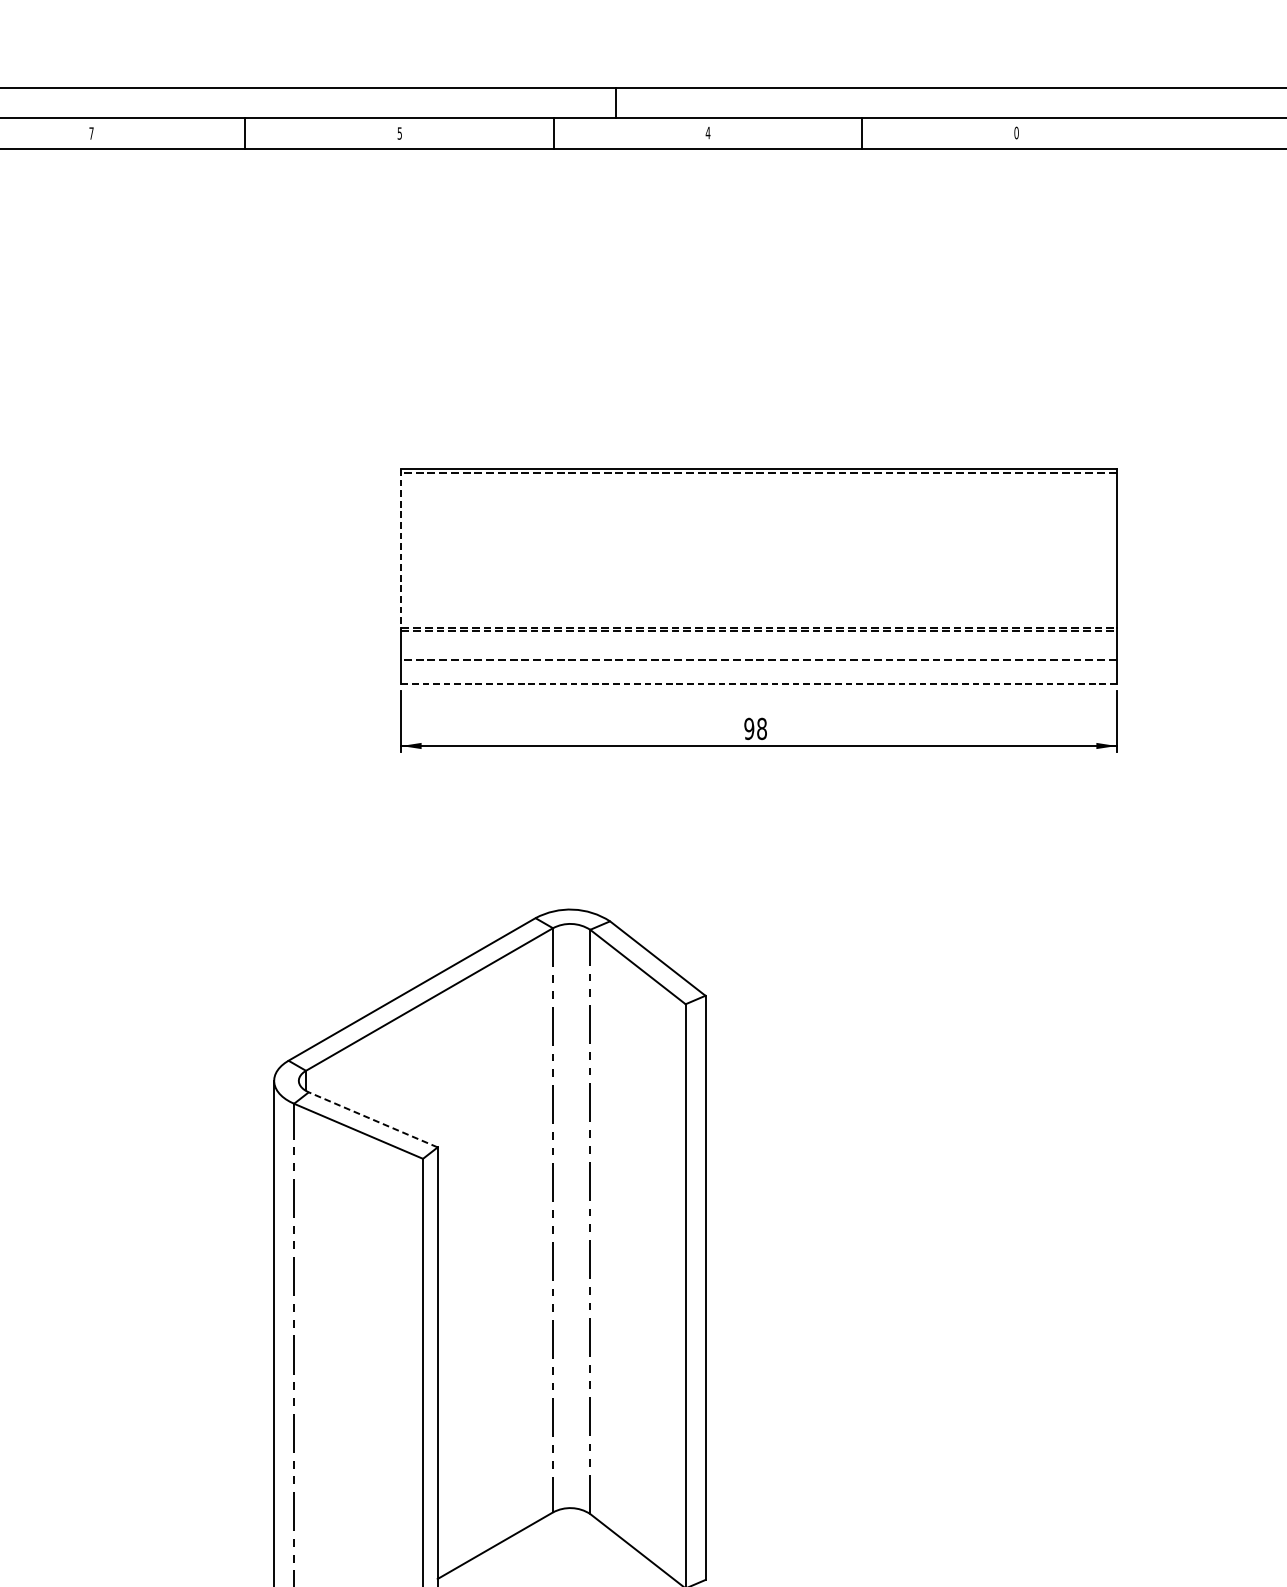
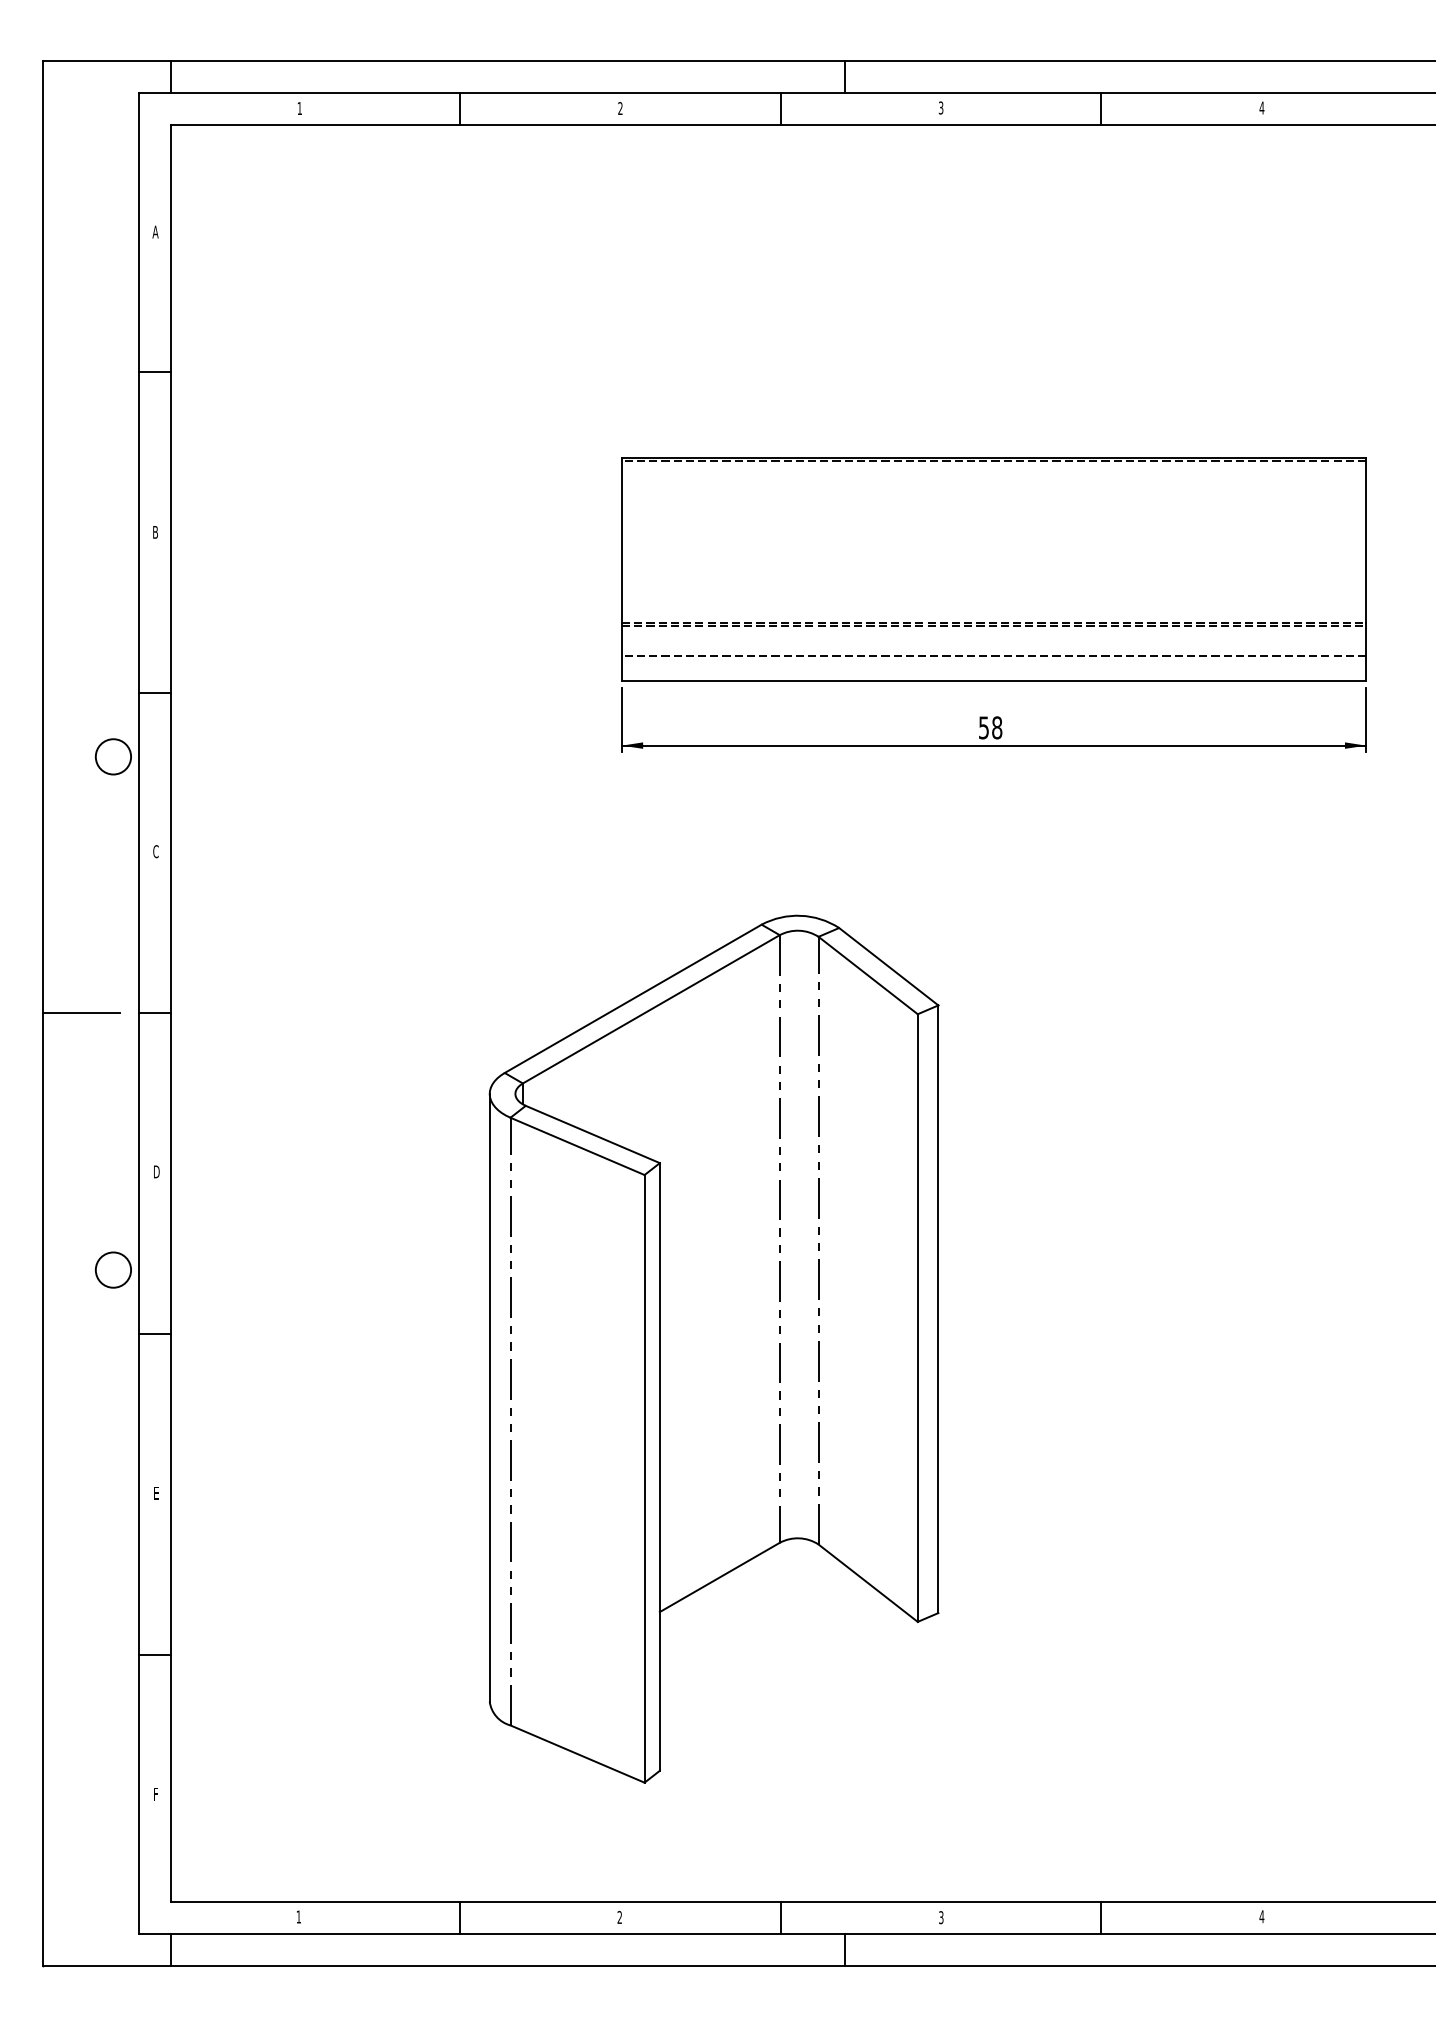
text: (707, 132) -> (940, 107), 4 -> 3
text: (1016, 132) -> (1261, 107), 0 -> 4
text: (91, 133) -> (299, 108), 7 -> 1
text: (399, 133) -> (620, 108), 5 -> 2
line: (400, 548) -> (621, 540), dashed -> solid
line: (758, 684) -> (993, 681), dashed -> solid
text: (748, 728) -> (983, 727), 98 -> 58
line: (372, 1119) -> (592, 1134), dashed -> solid

